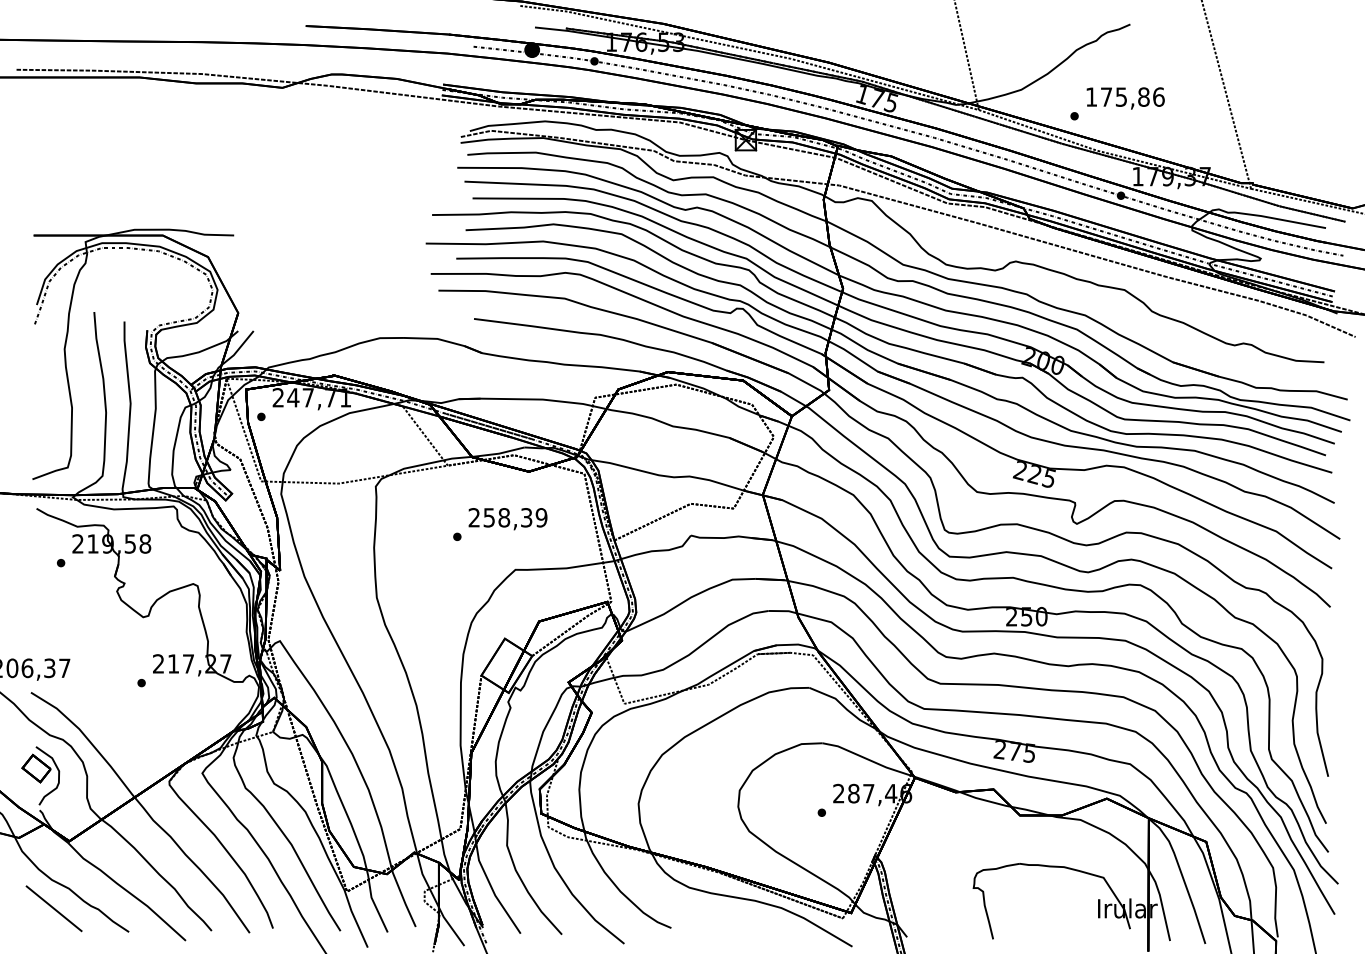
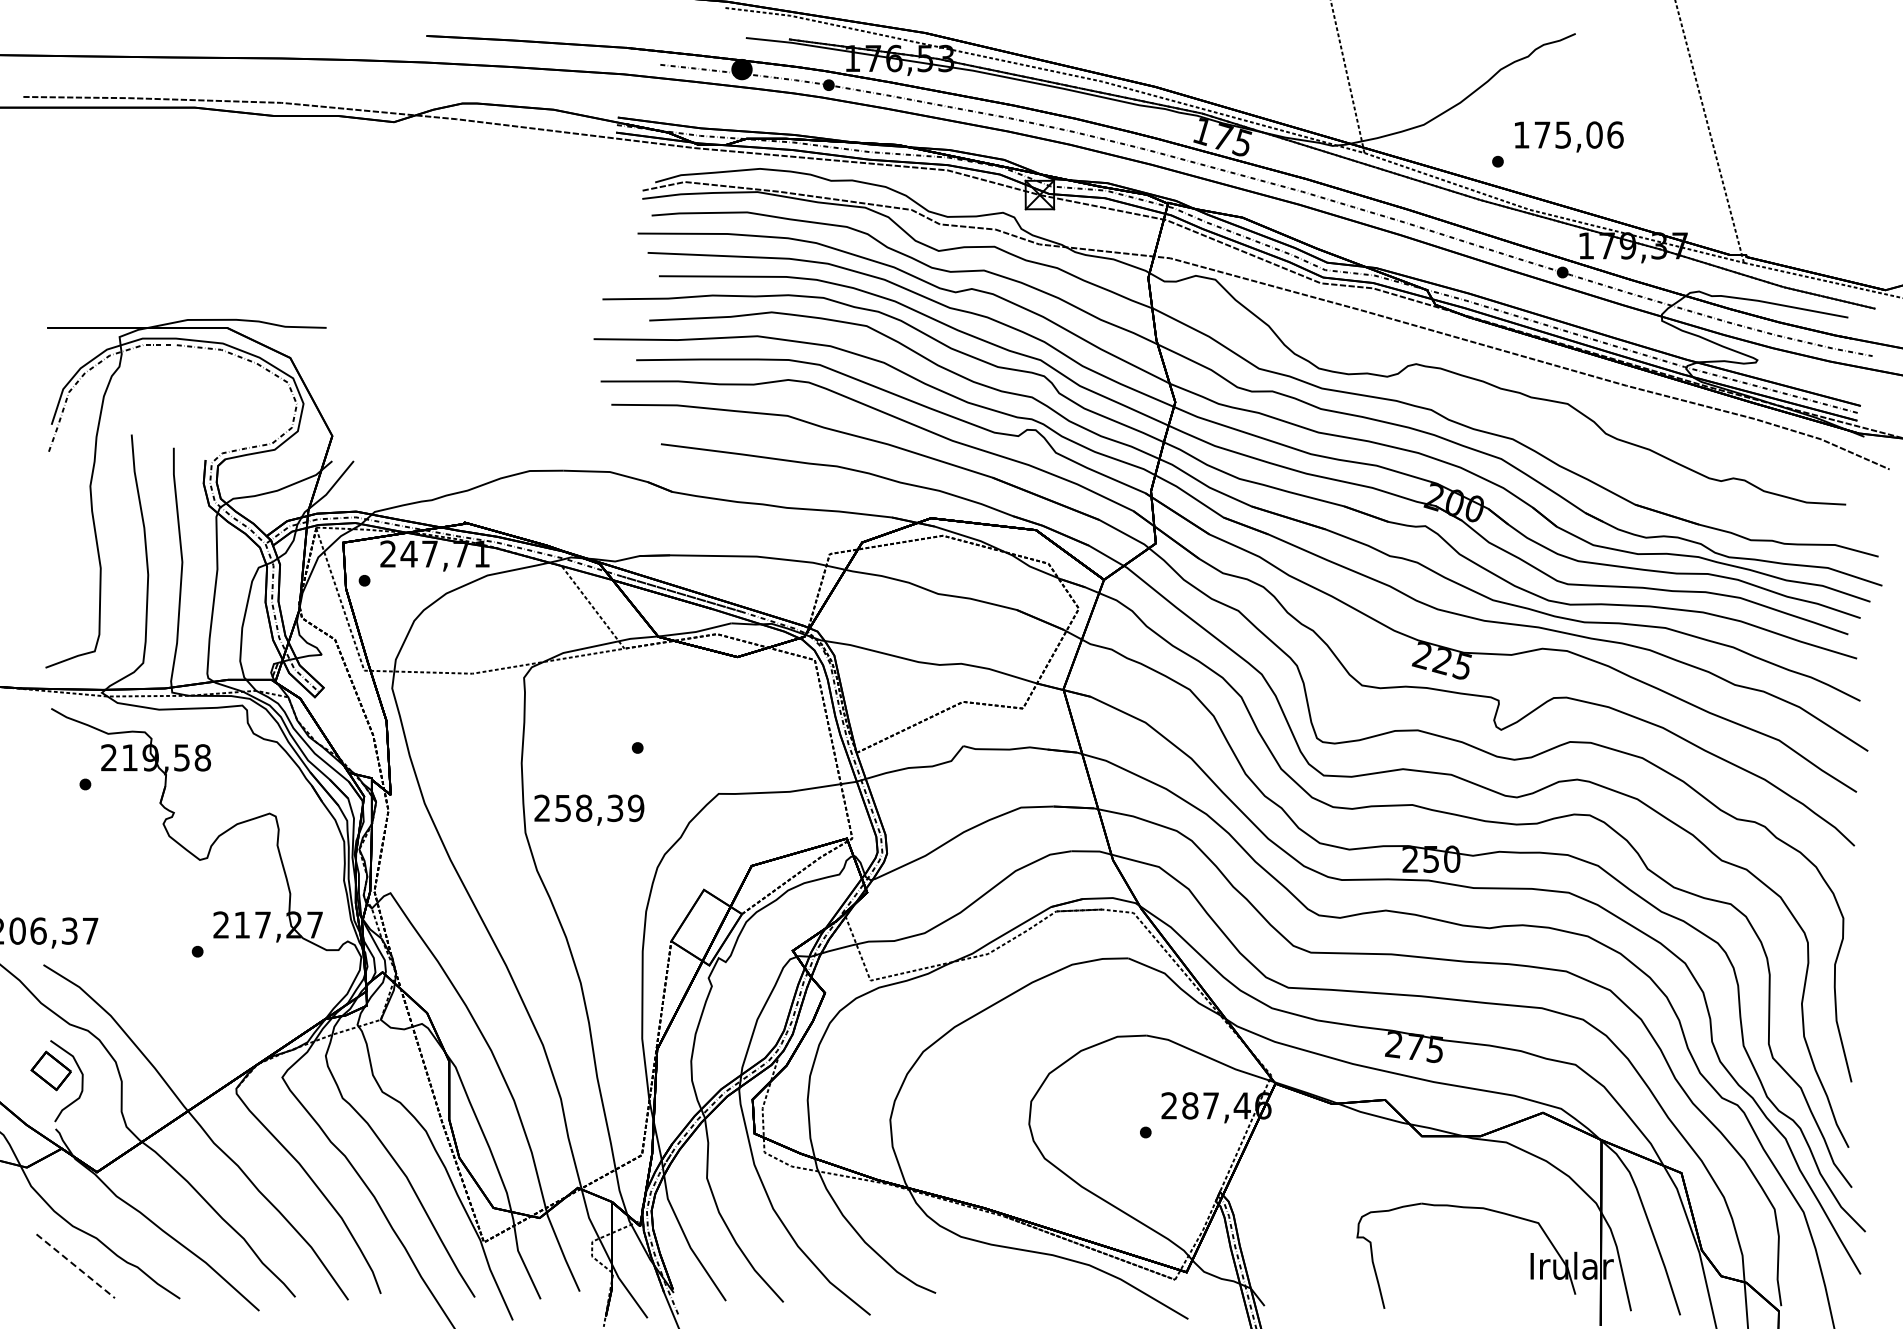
text: (1143, 96) -> (1594, 134), 175,86 -> 175,06
text: (508, 518) -> (589, 809), moved
line: (53, 908) -> (75, 1266), solid -> dashed

